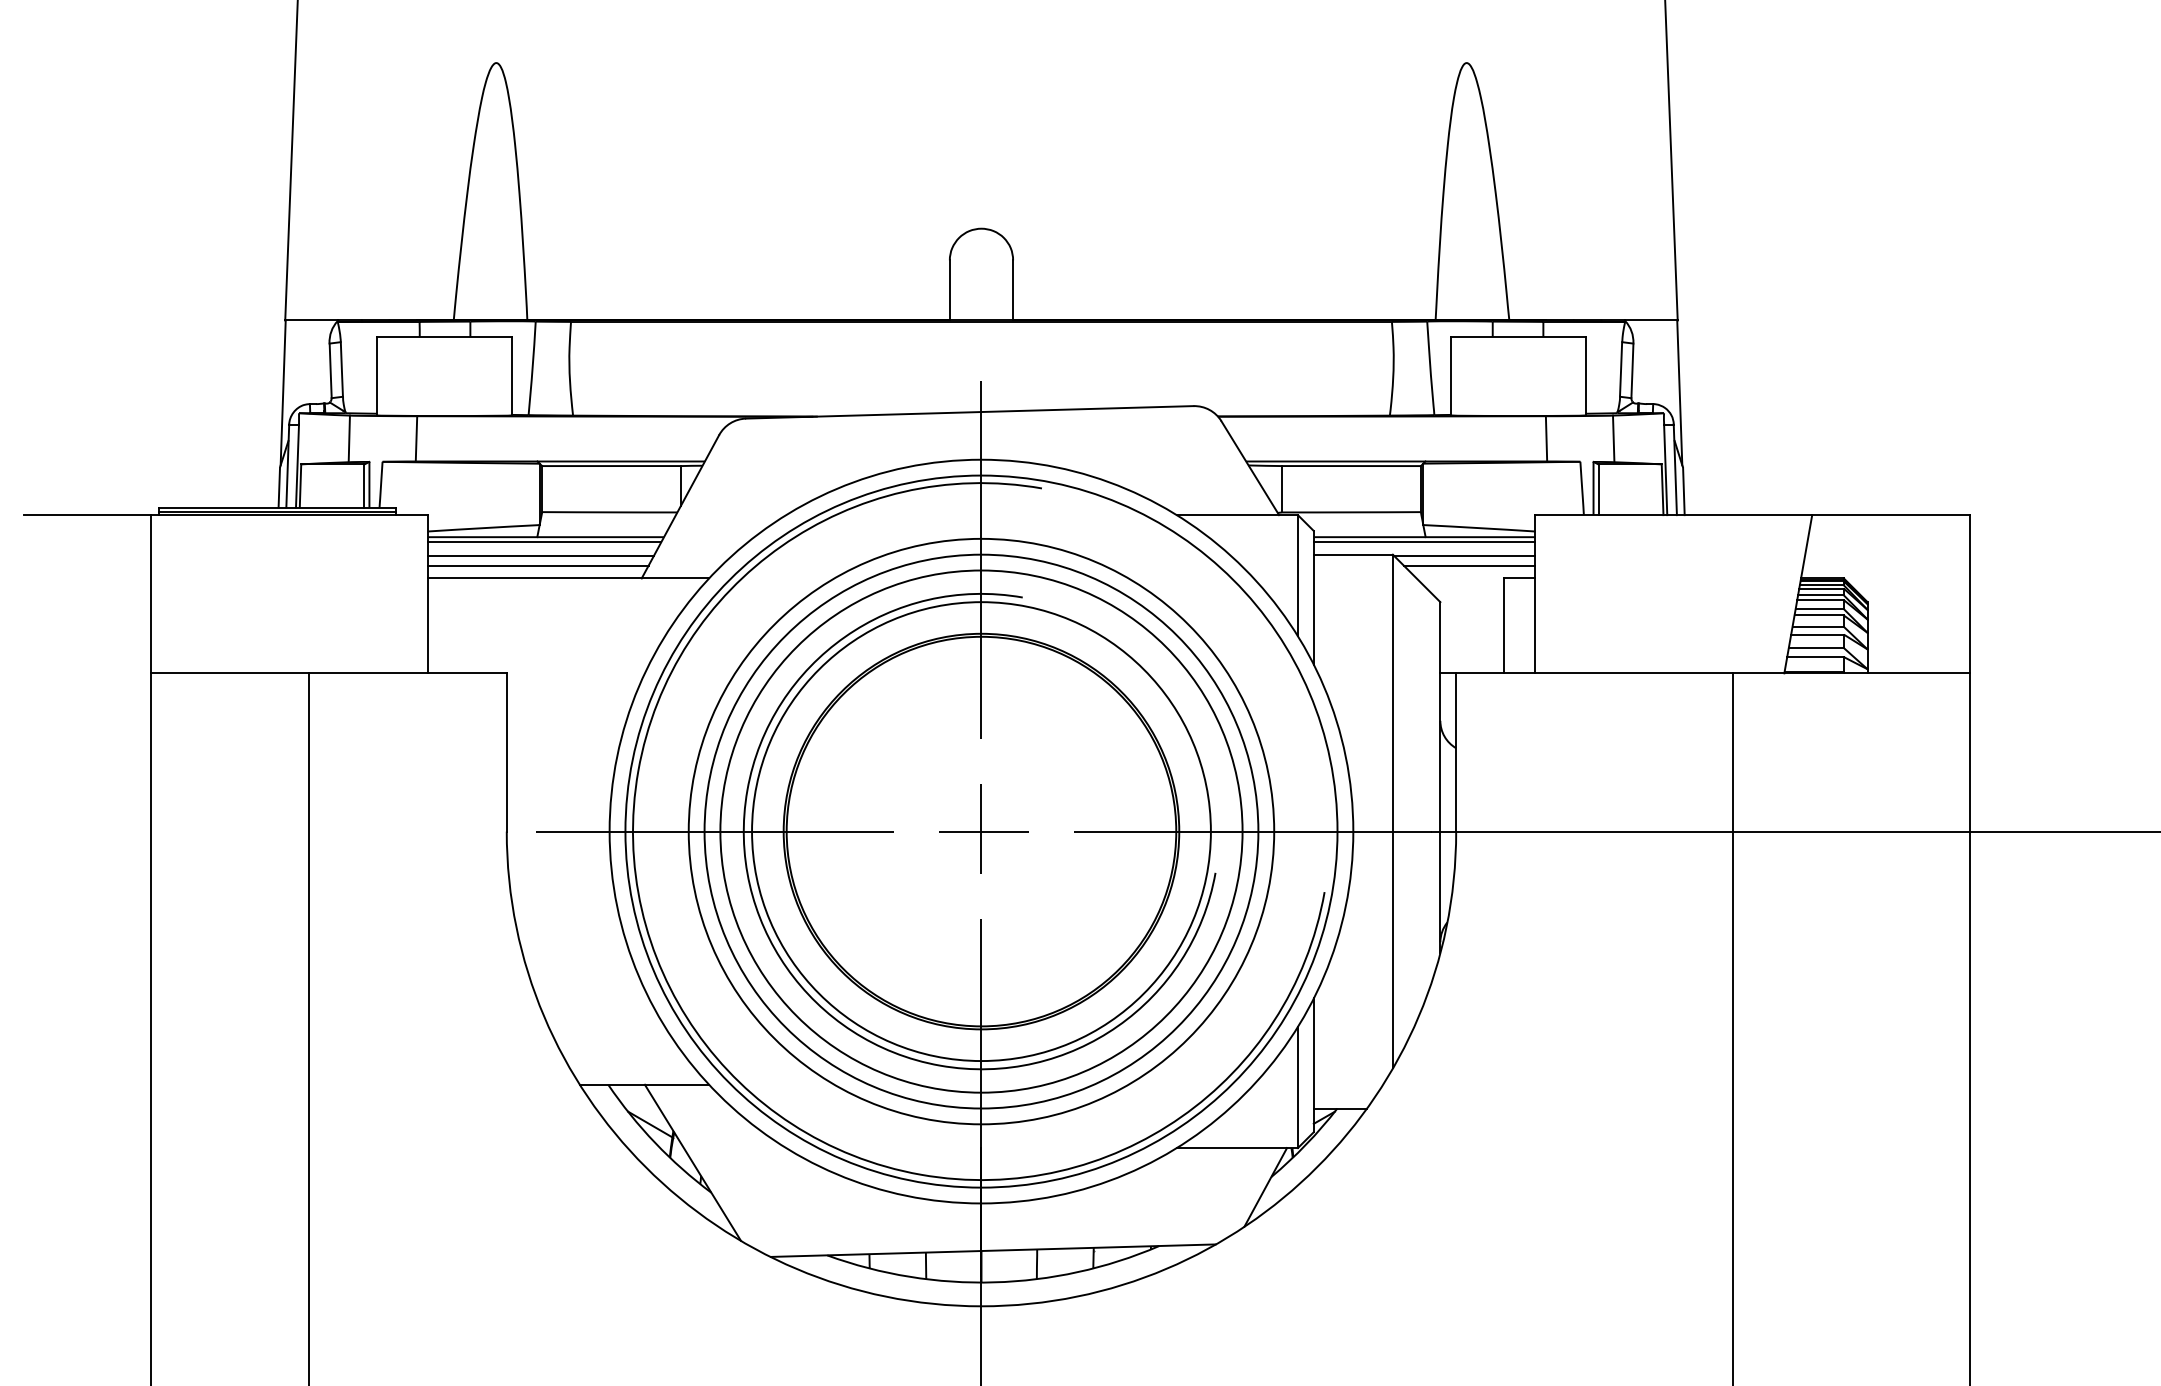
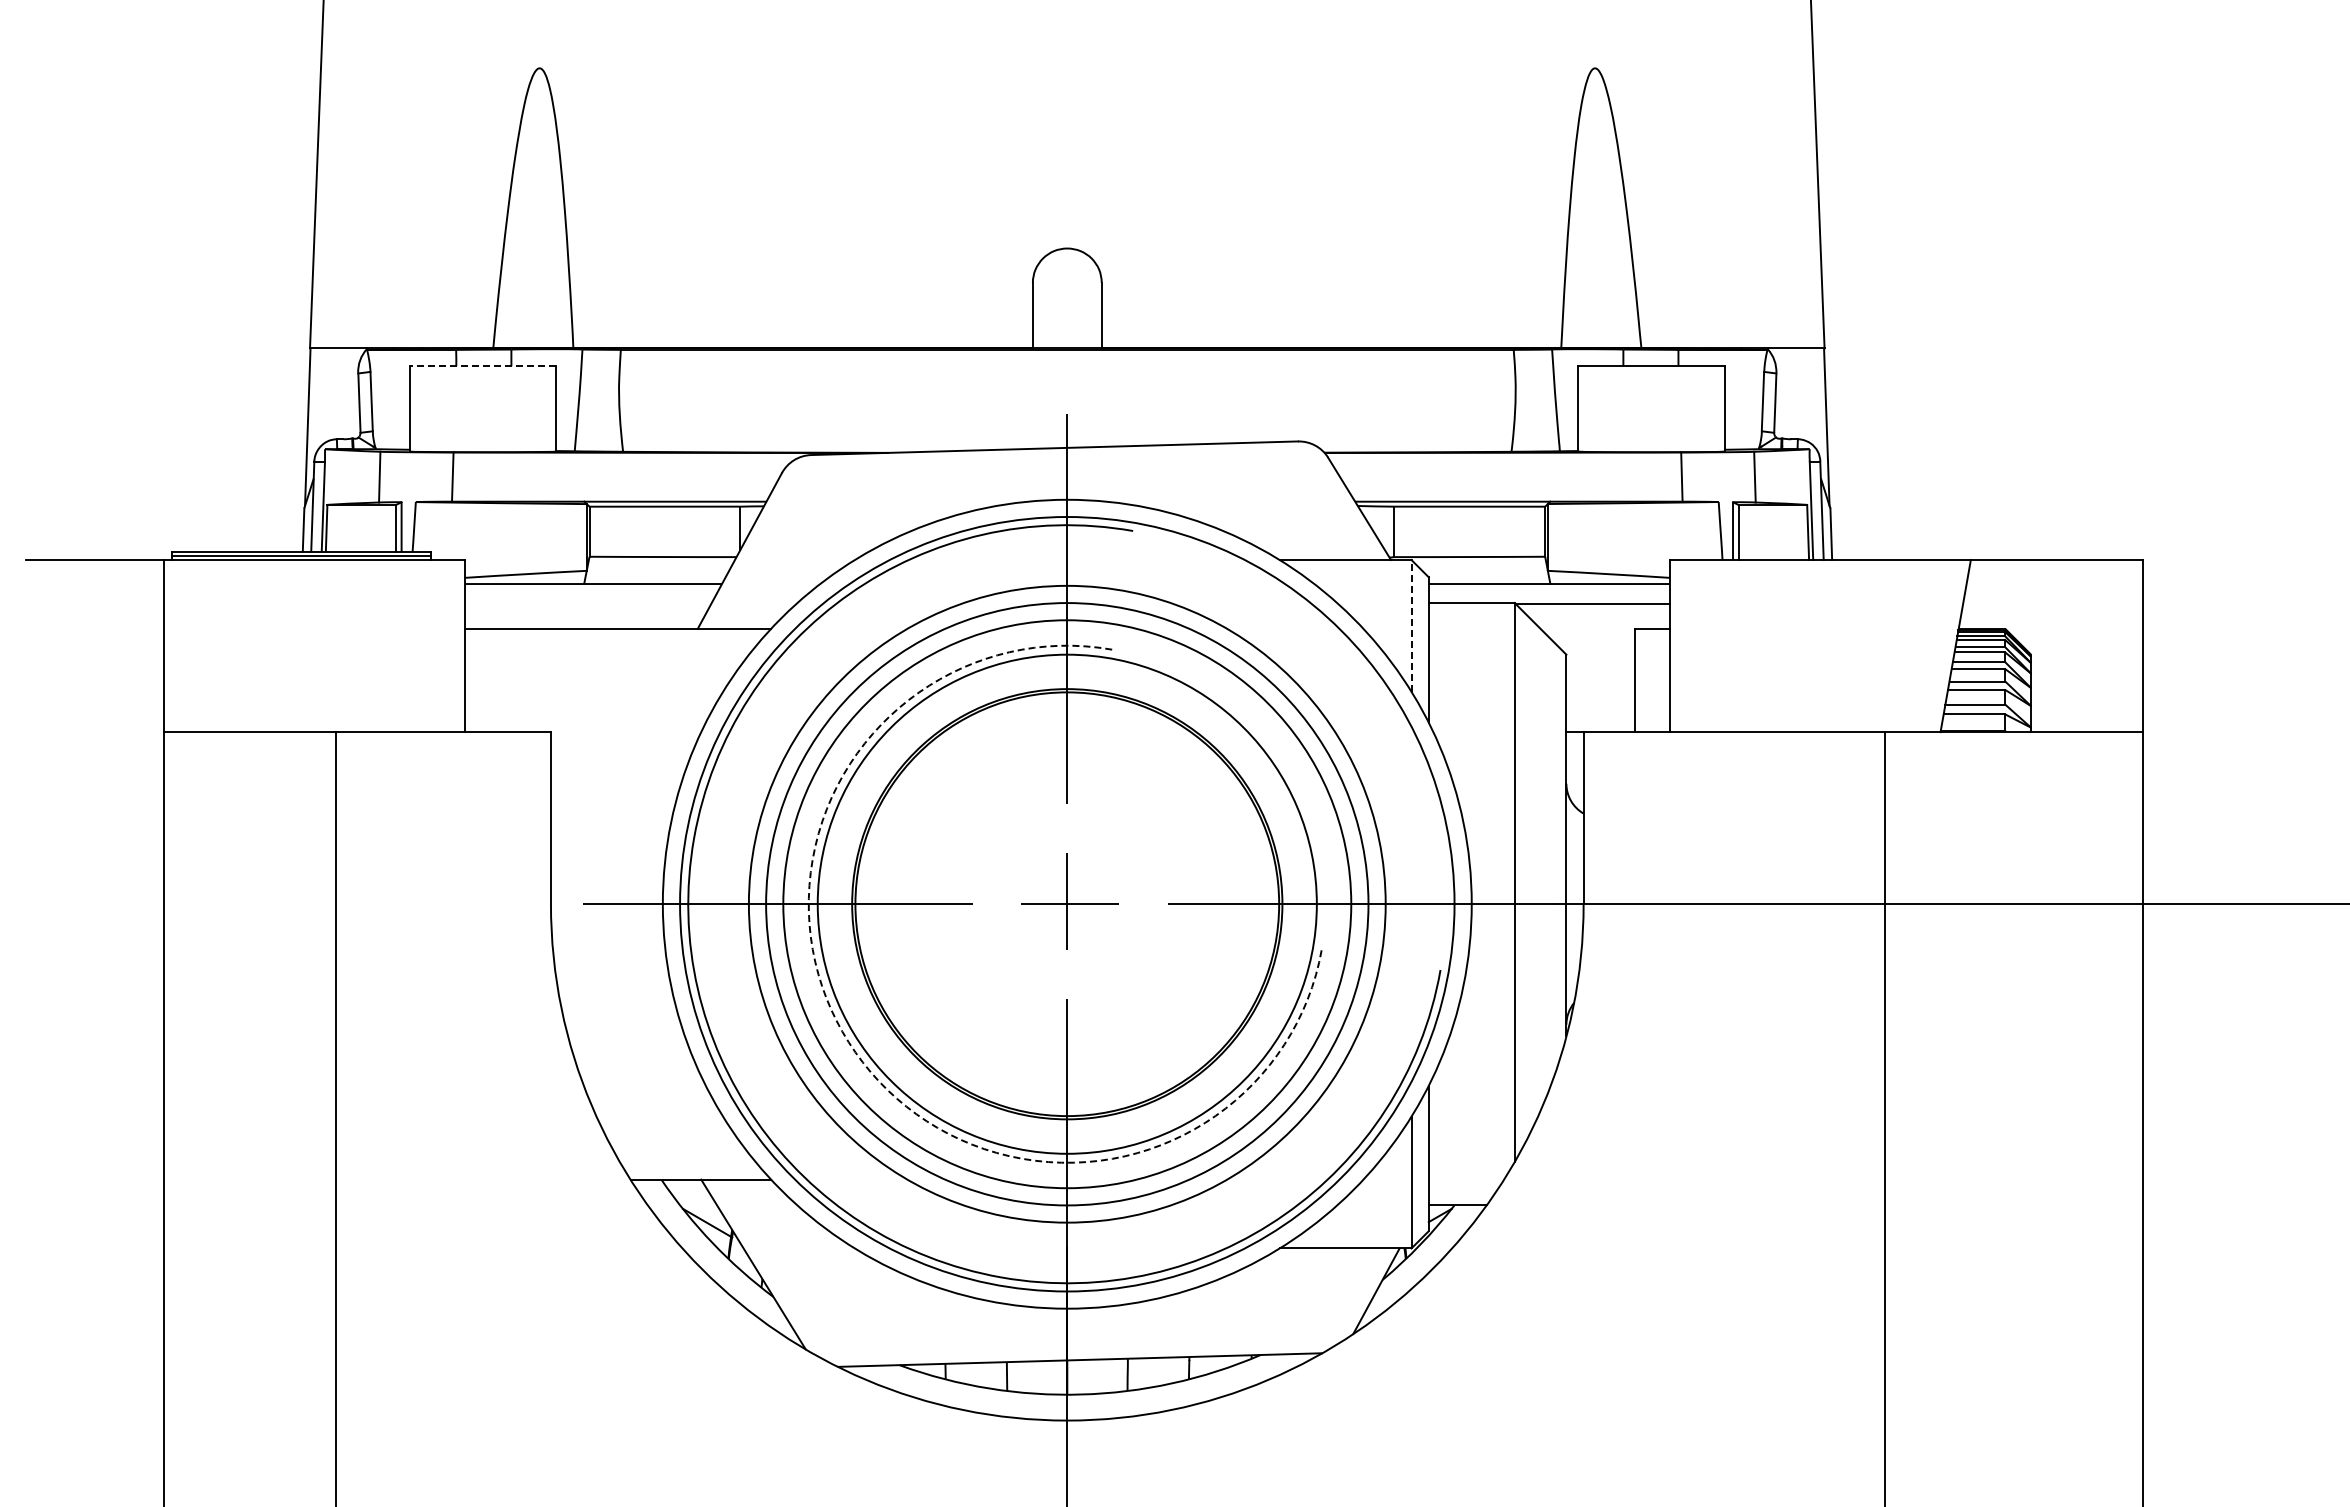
line: (443, 337) -> (482, 366), solid -> dashed
line: (544, 542) -> (592, 589), removed
line: (1423, 542) -> (1548, 589), removed
line: (540, 556) -> (587, 604), removed
line: (538, 566) -> (585, 615), removed
line: (1468, 566) -> (1597, 615), removed
line: (1297, 575) -> (1411, 625), solid -> dashed
arc: (786, 967) -> (855, 1052), solid -> dashed

